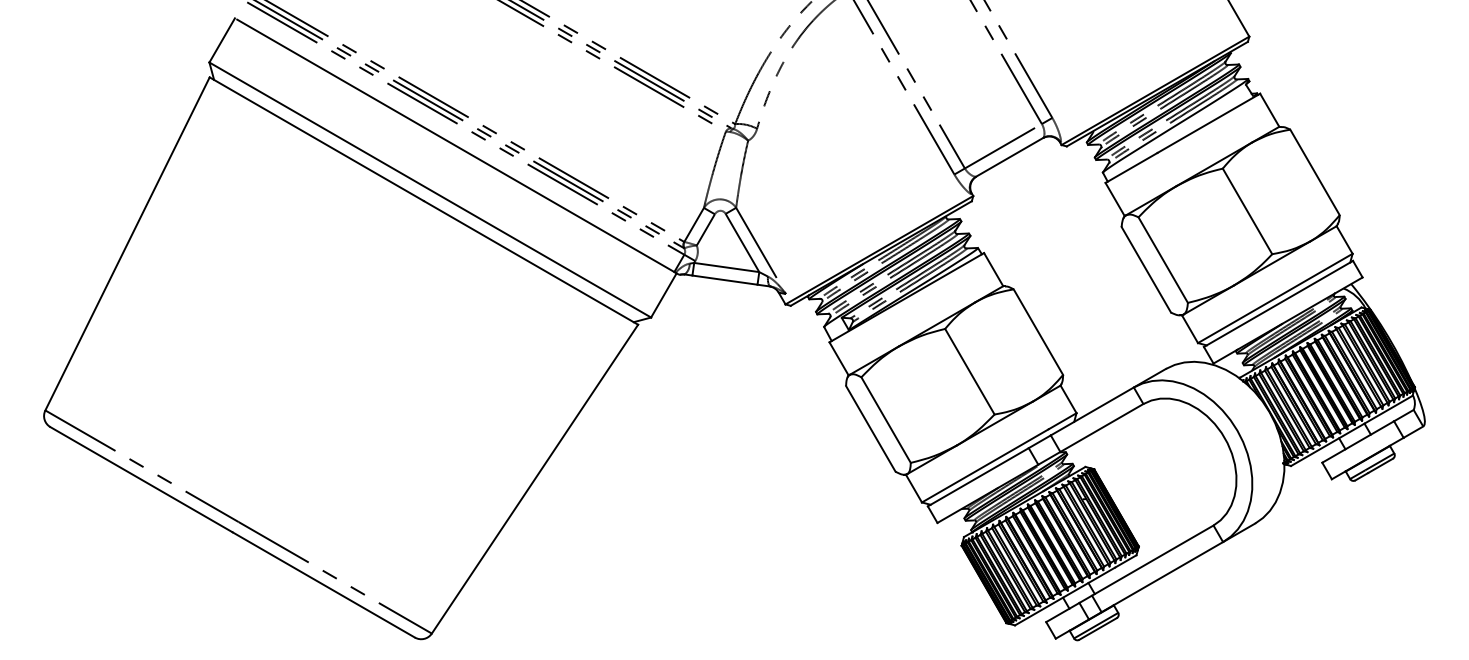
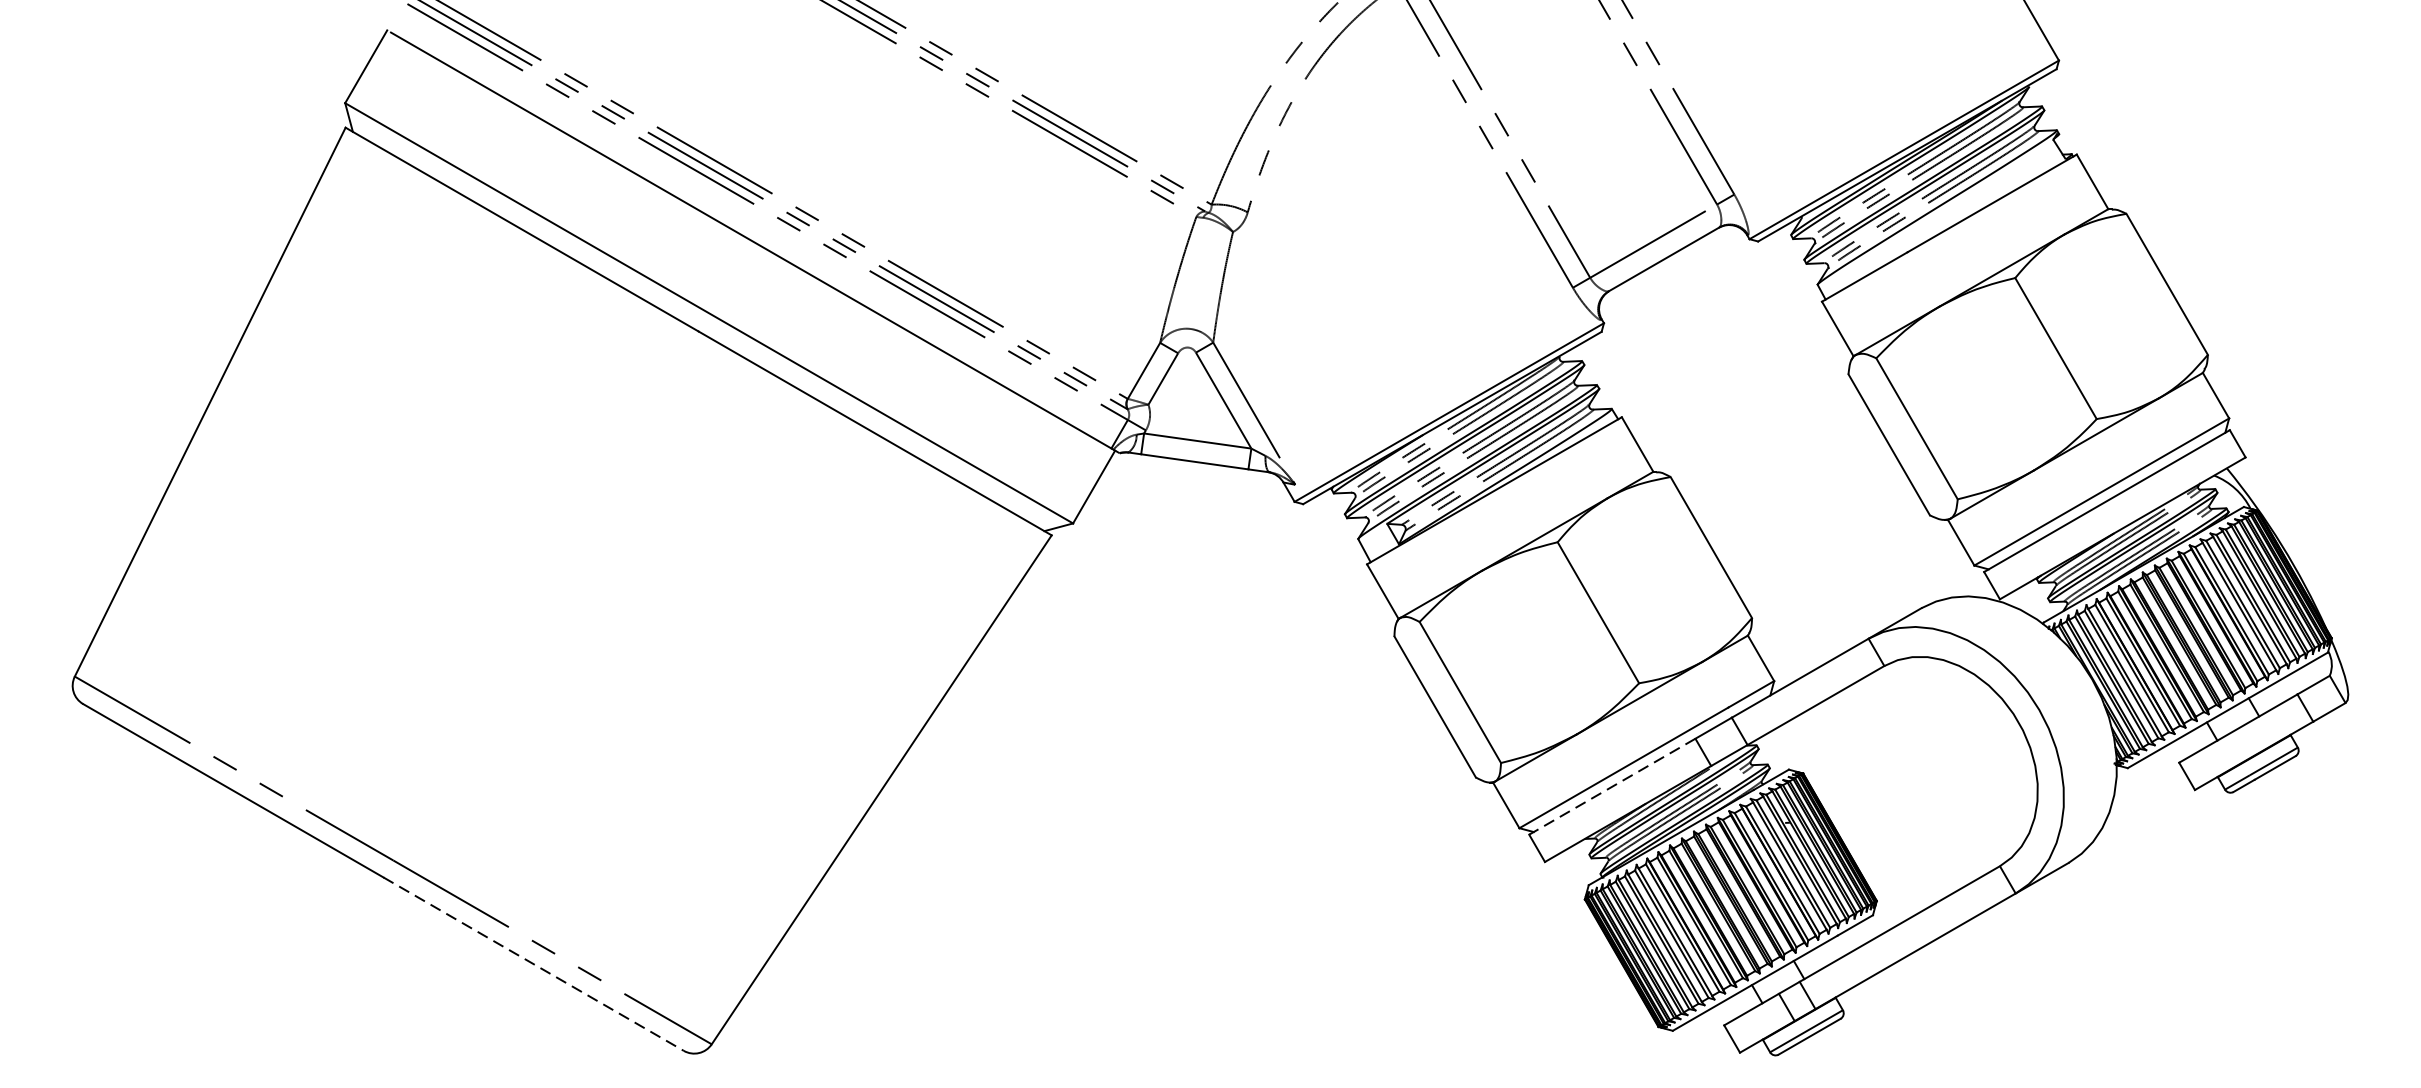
line: (977, 477) -> (1610, 787), solid -> dashed
line: (324, 585) -> (534, 965), solid -> dashed

